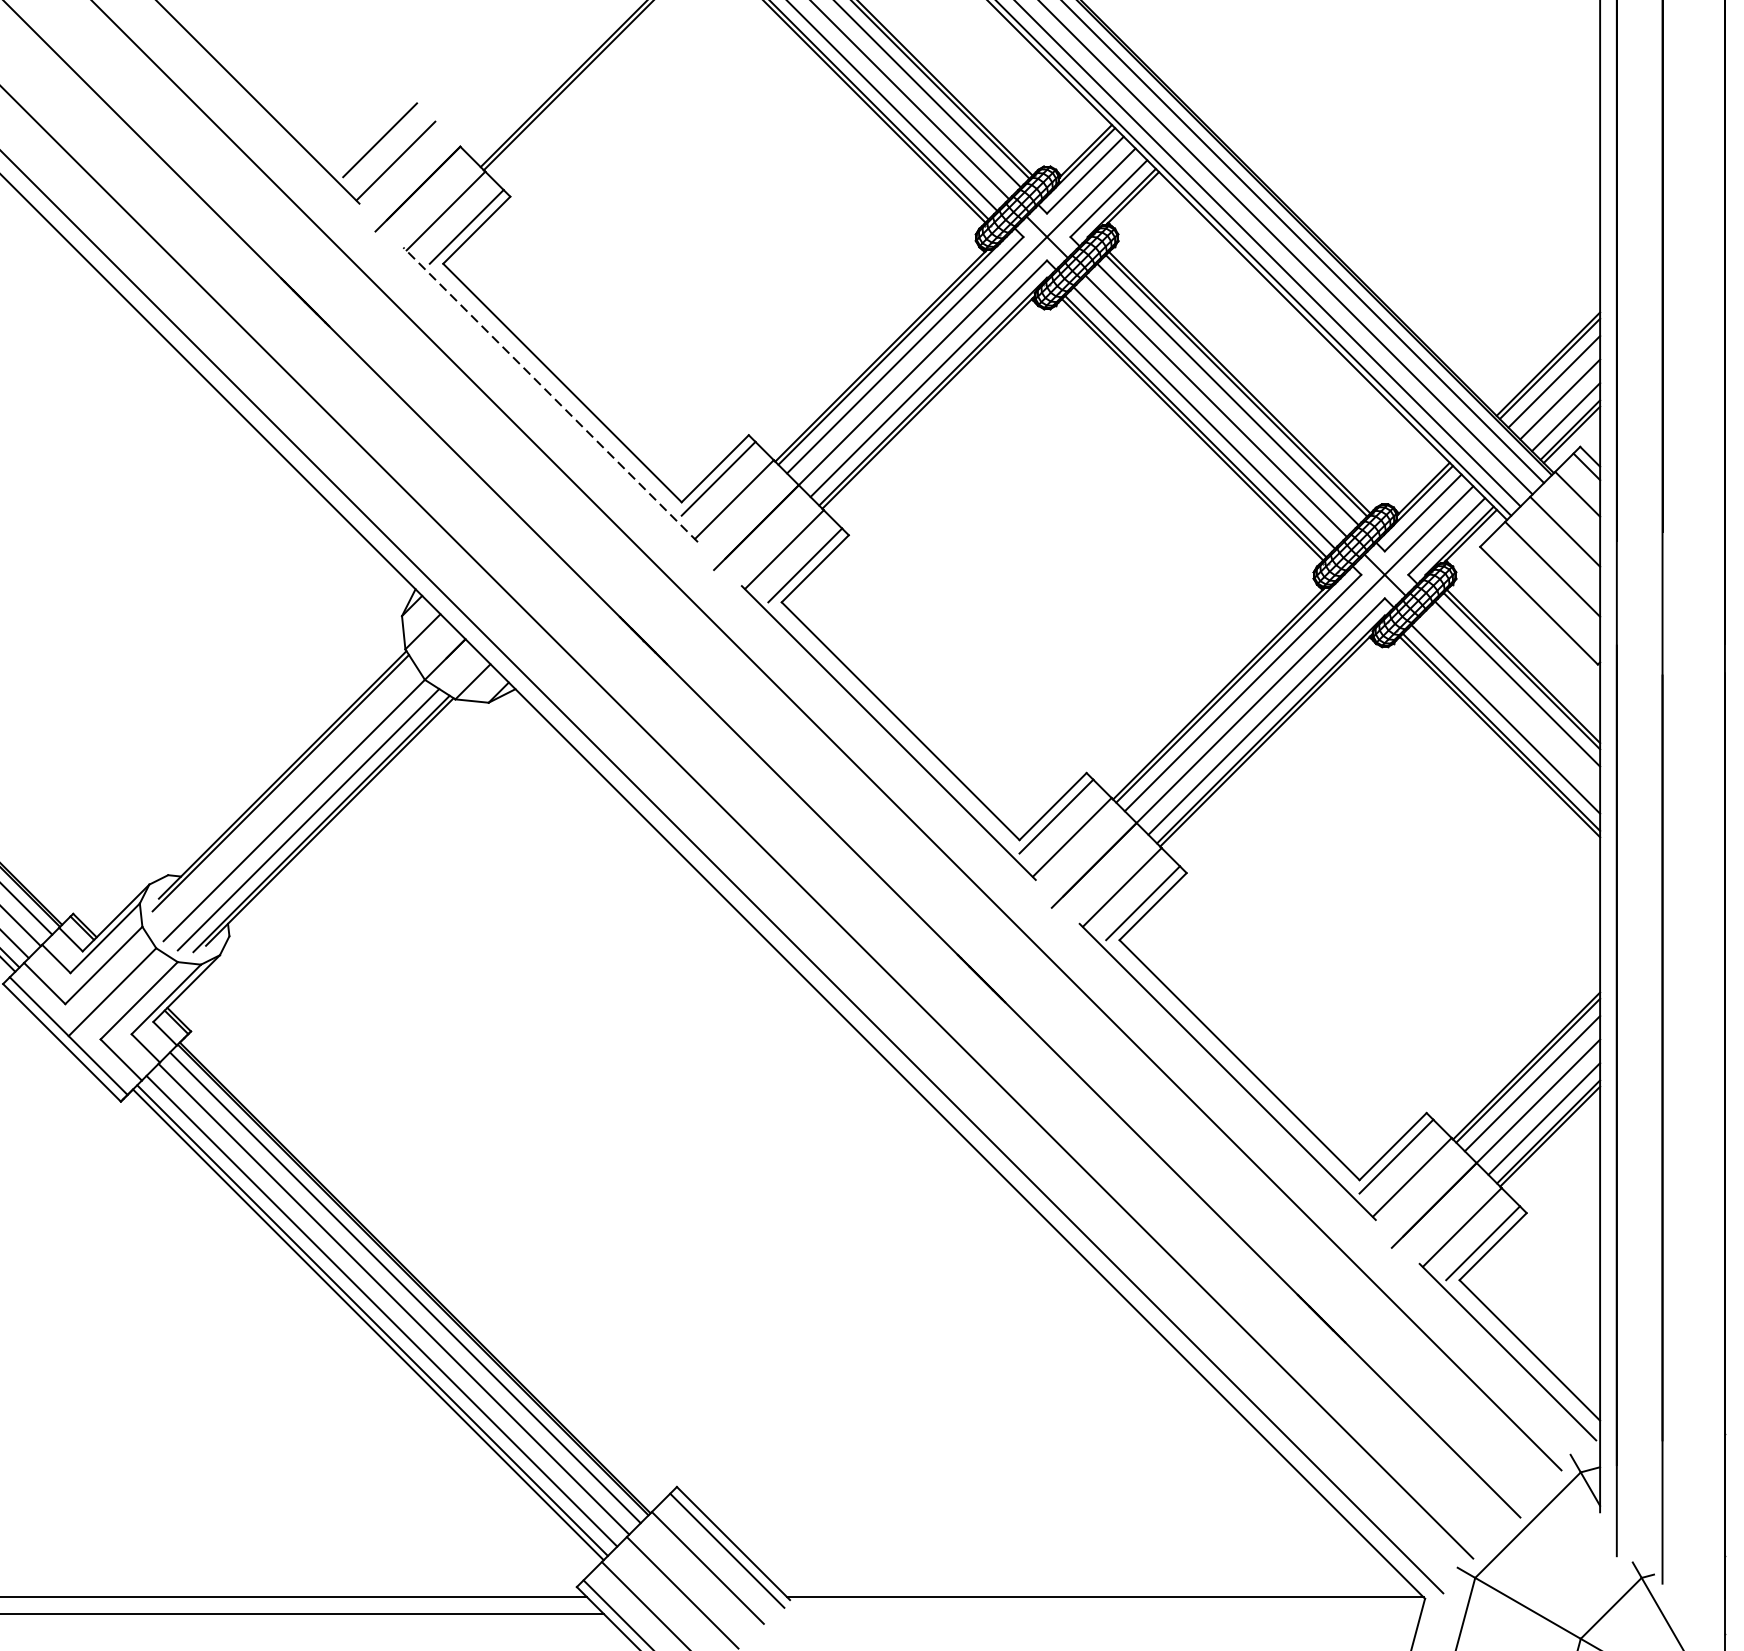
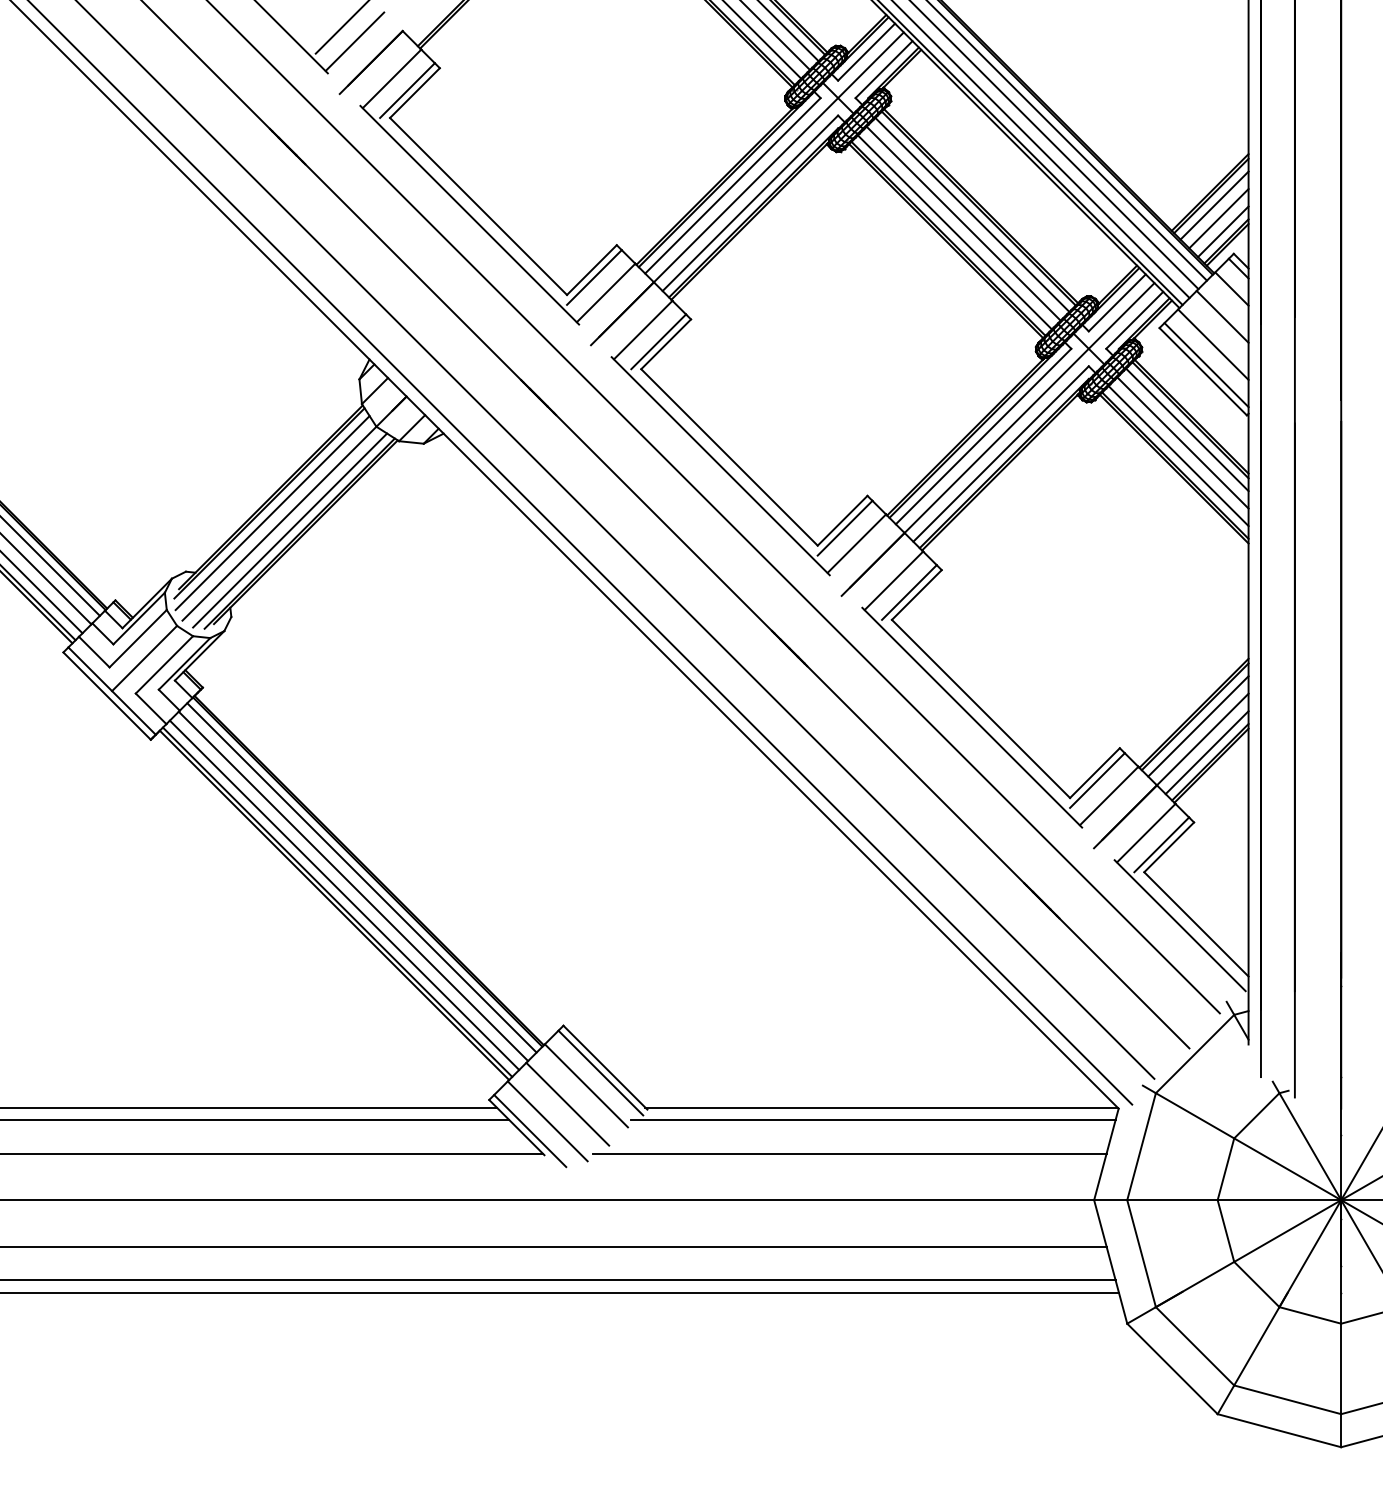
line: (550, 395) -> (469, 215), dashed -> solid
line: (1543, 597) -> (1206, 365), added
line: (1511, 701) -> (1182, 442), added
line: (284, 796) -> (272, 513), added
line: (1094, 1613) -> (873, 1119), added

